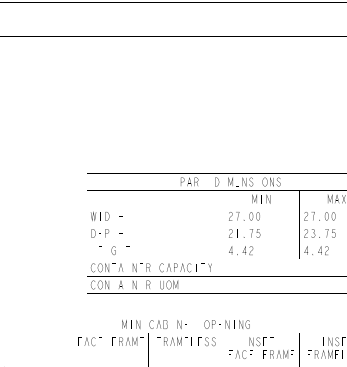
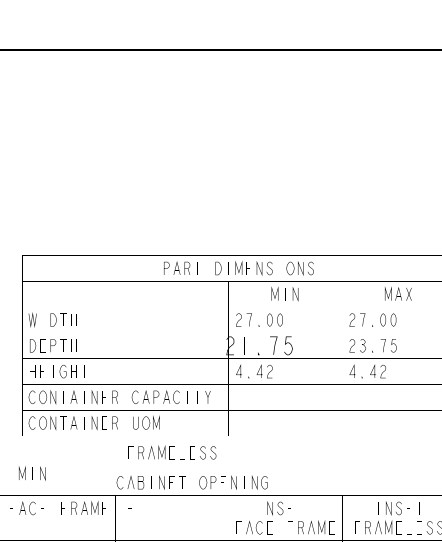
part: (244, 233) -> (259, 345), size x1.4
part: (131, 324) -> (32, 473), moved
part: (186, 341) -> (172, 452), moved

